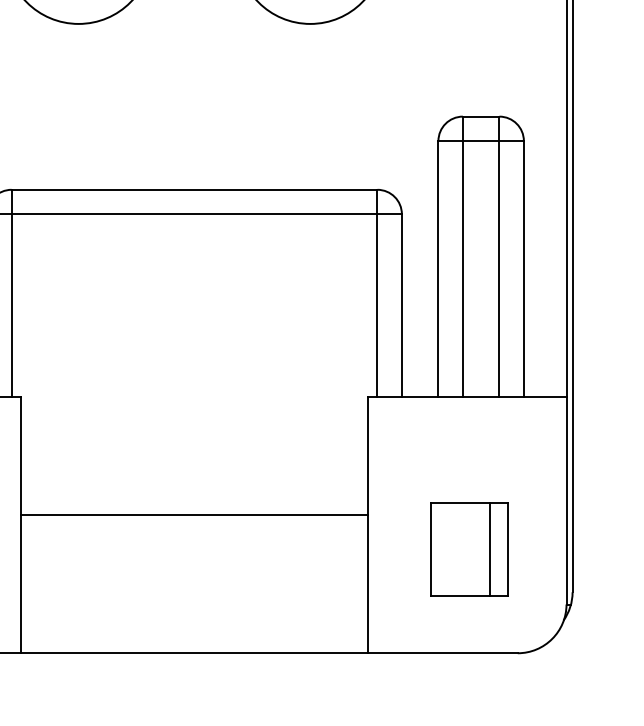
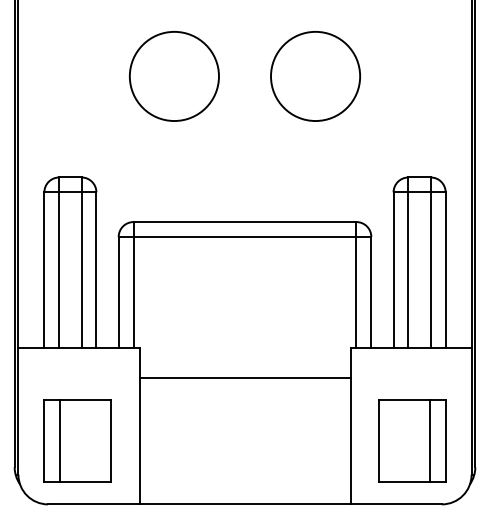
line: (193, 515) -> (244, 378), moved
part: (469, 548) -> (412, 440), size x1.43

